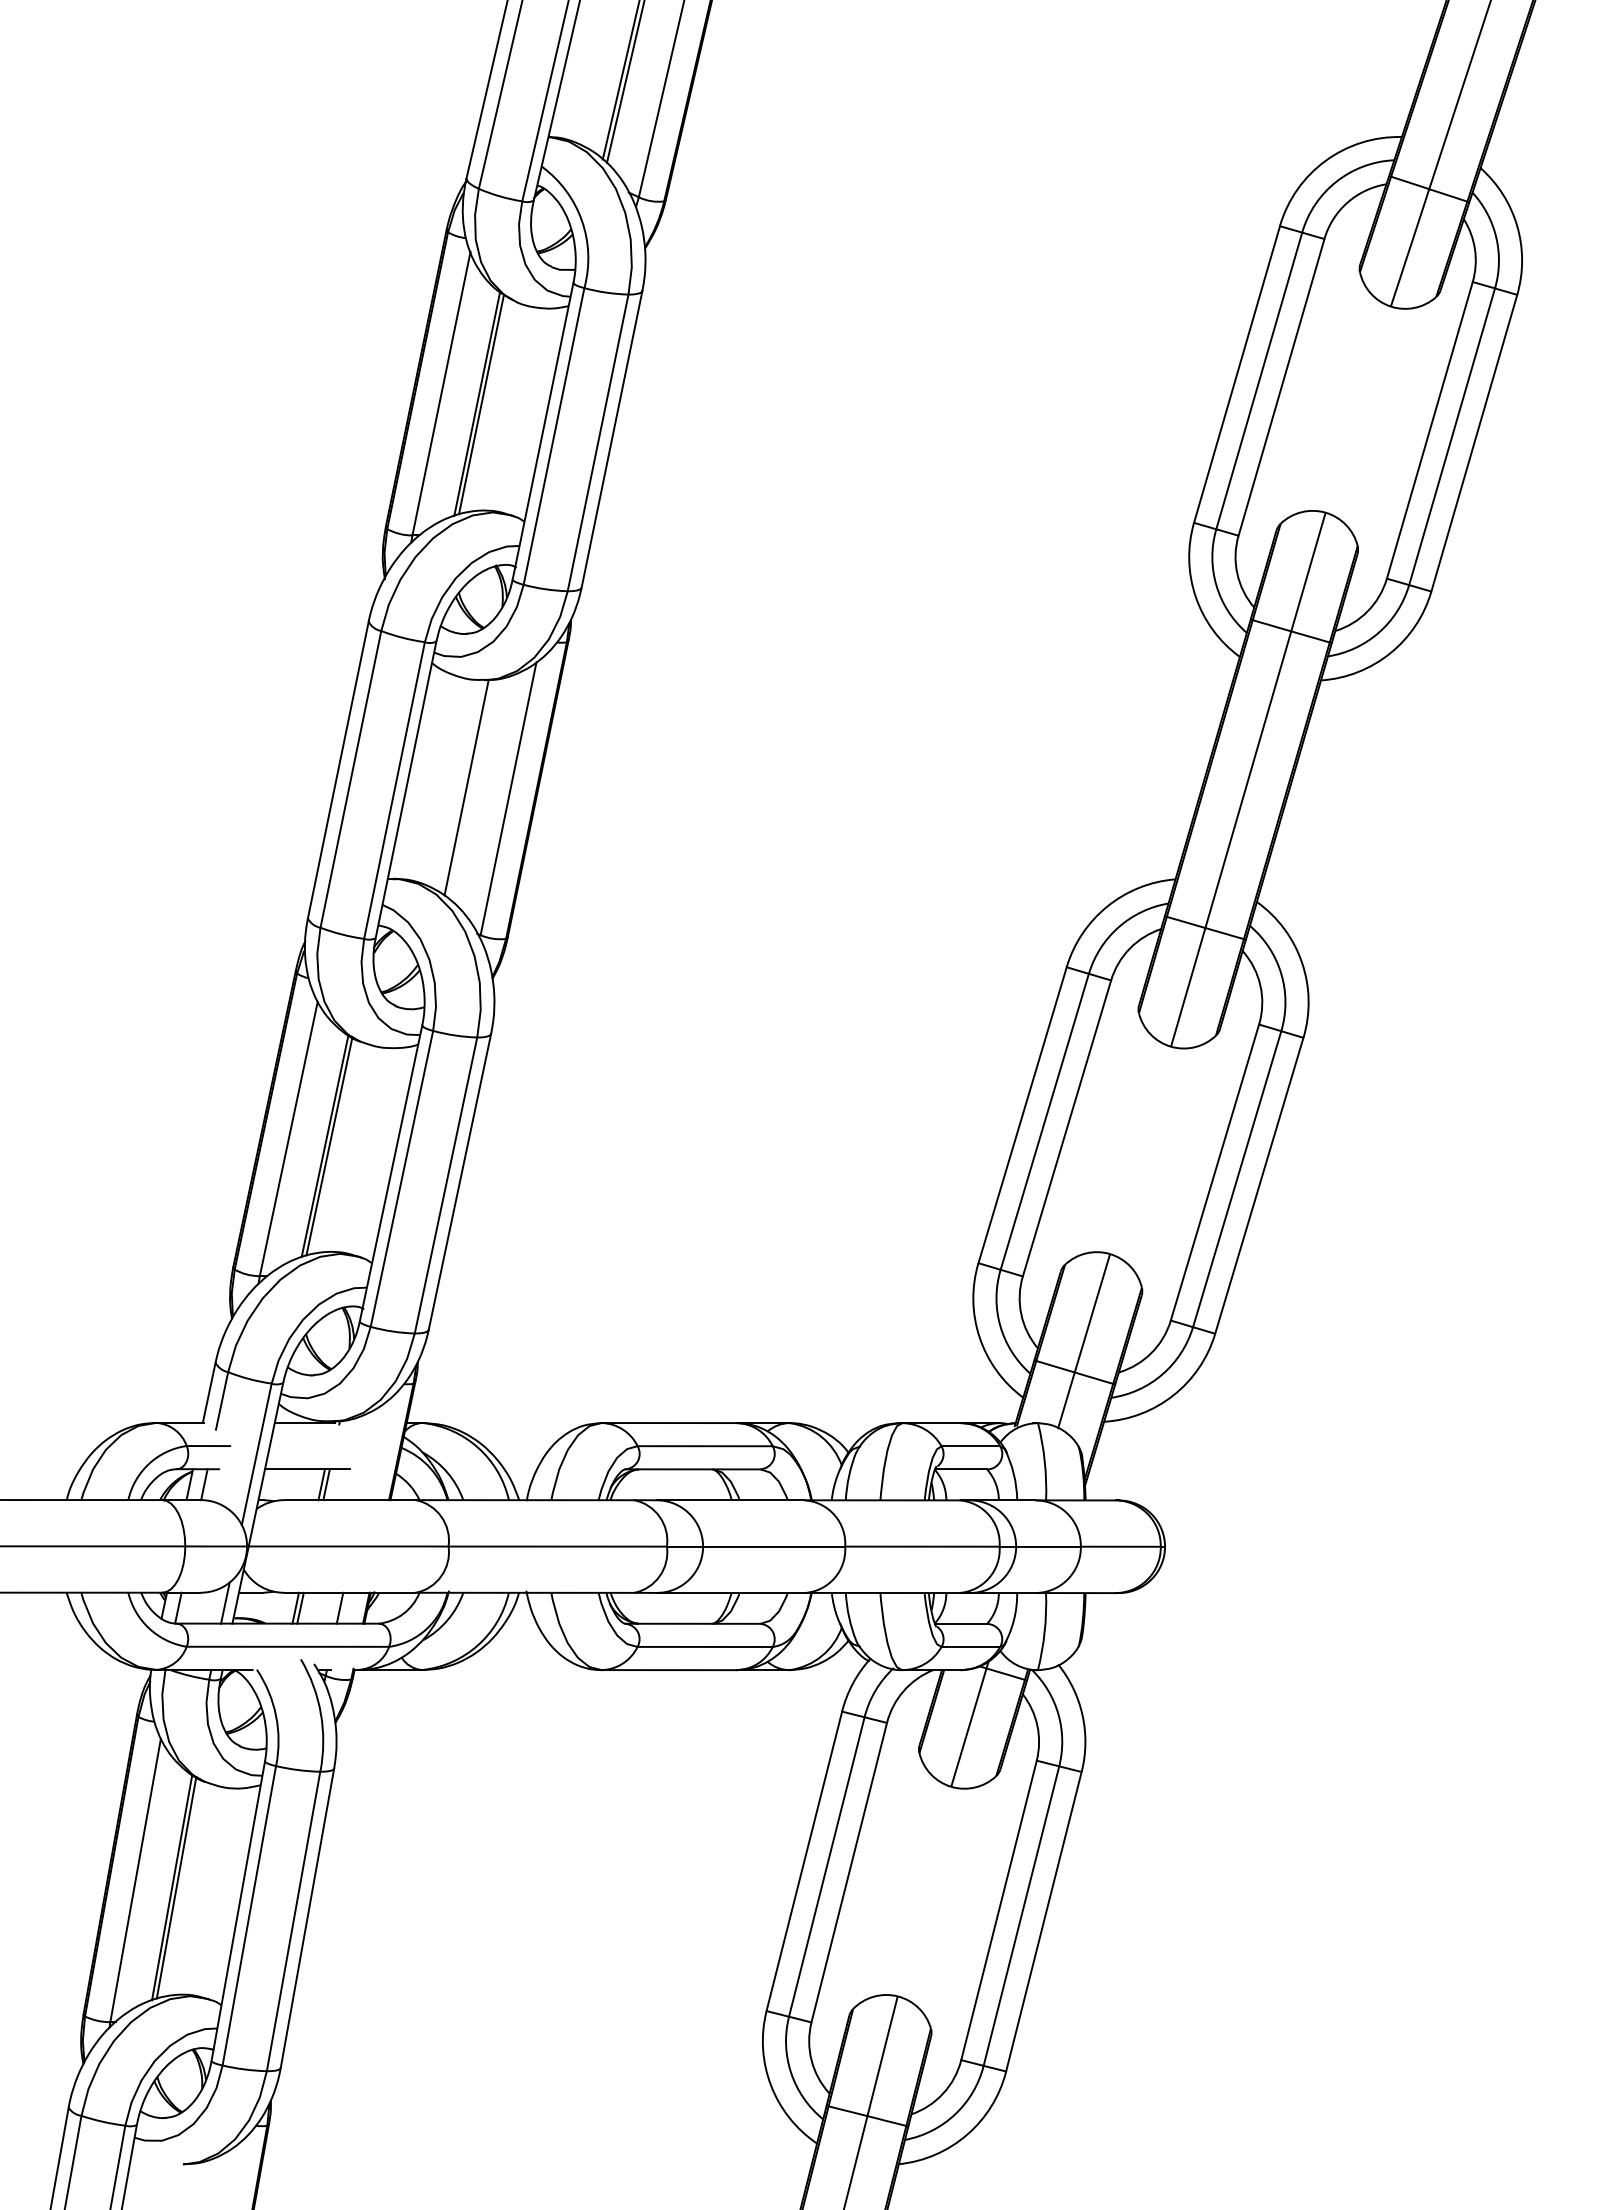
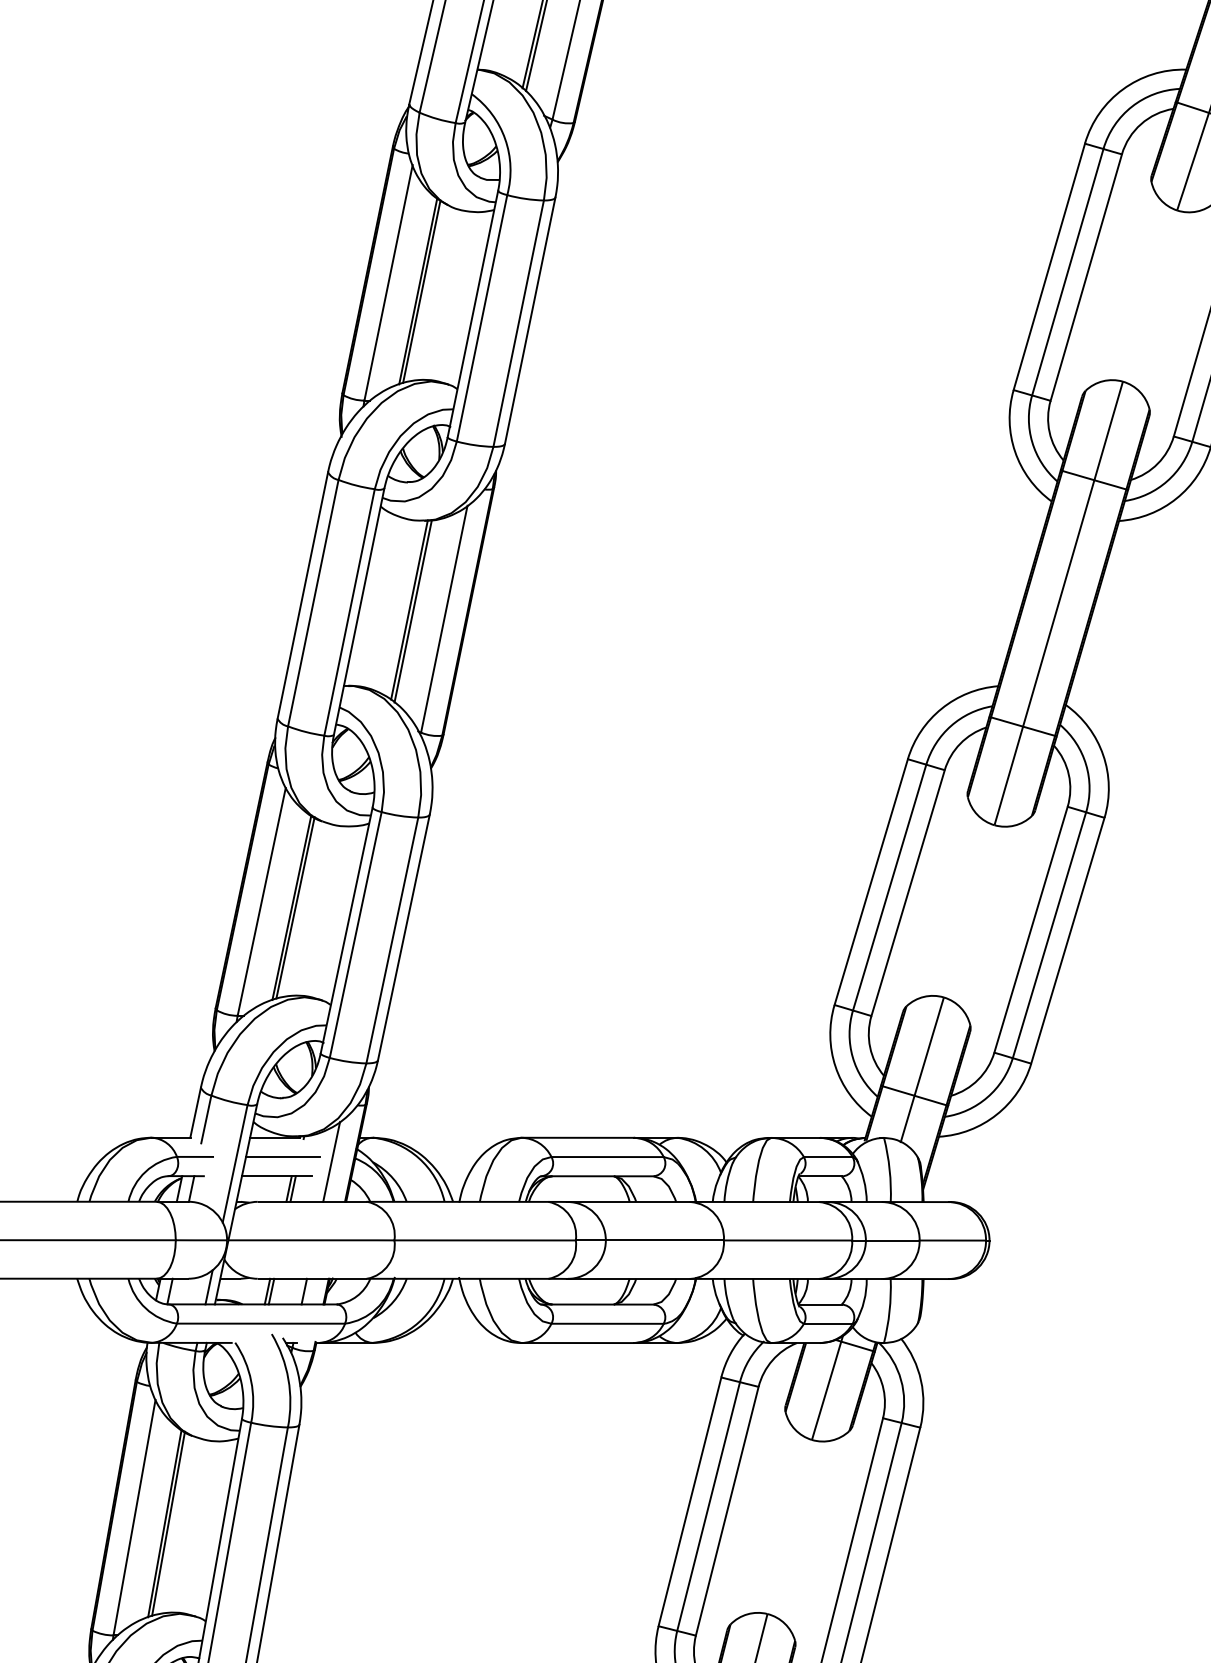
line: (470, 788) -> (412, 610), added
line: (314, 1446) -> (283, 1157), added
line: (372, 1451) -> (331, 1161), added

